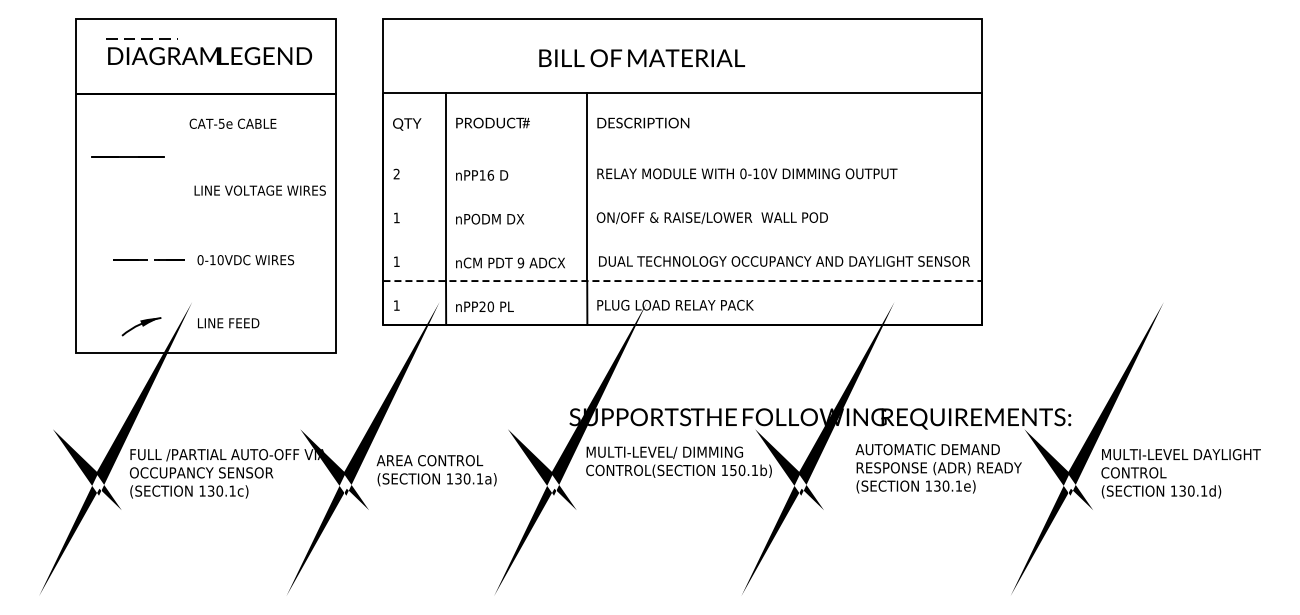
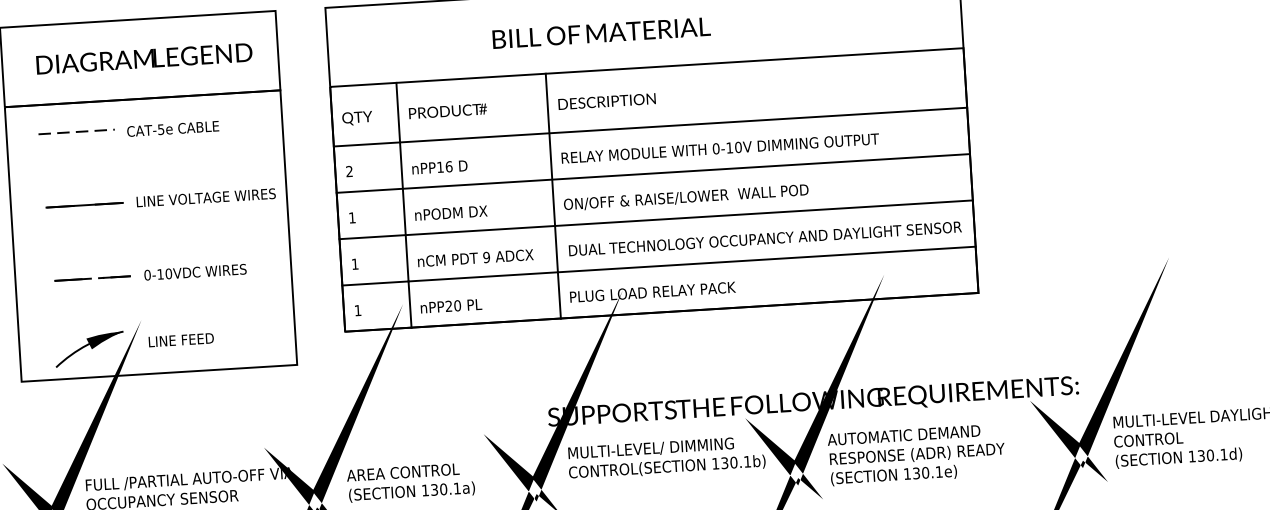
line: (141, 38) -> (76, 131), moved
line: (682, 149) -> (650, 126), added
line: (127, 156) -> (83, 205), moved
line: (682, 193) -> (653, 173), added
line: (682, 237) -> (655, 220), added
line: (683, 281) -> (659, 266), dashed -> solid
part: (141, 326) -> (89, 349), size x1.67
text: (938, 468) -> (916, 454), moved
text: (733, 469) -> (724, 462), 150.1b) -> 130.1b)

